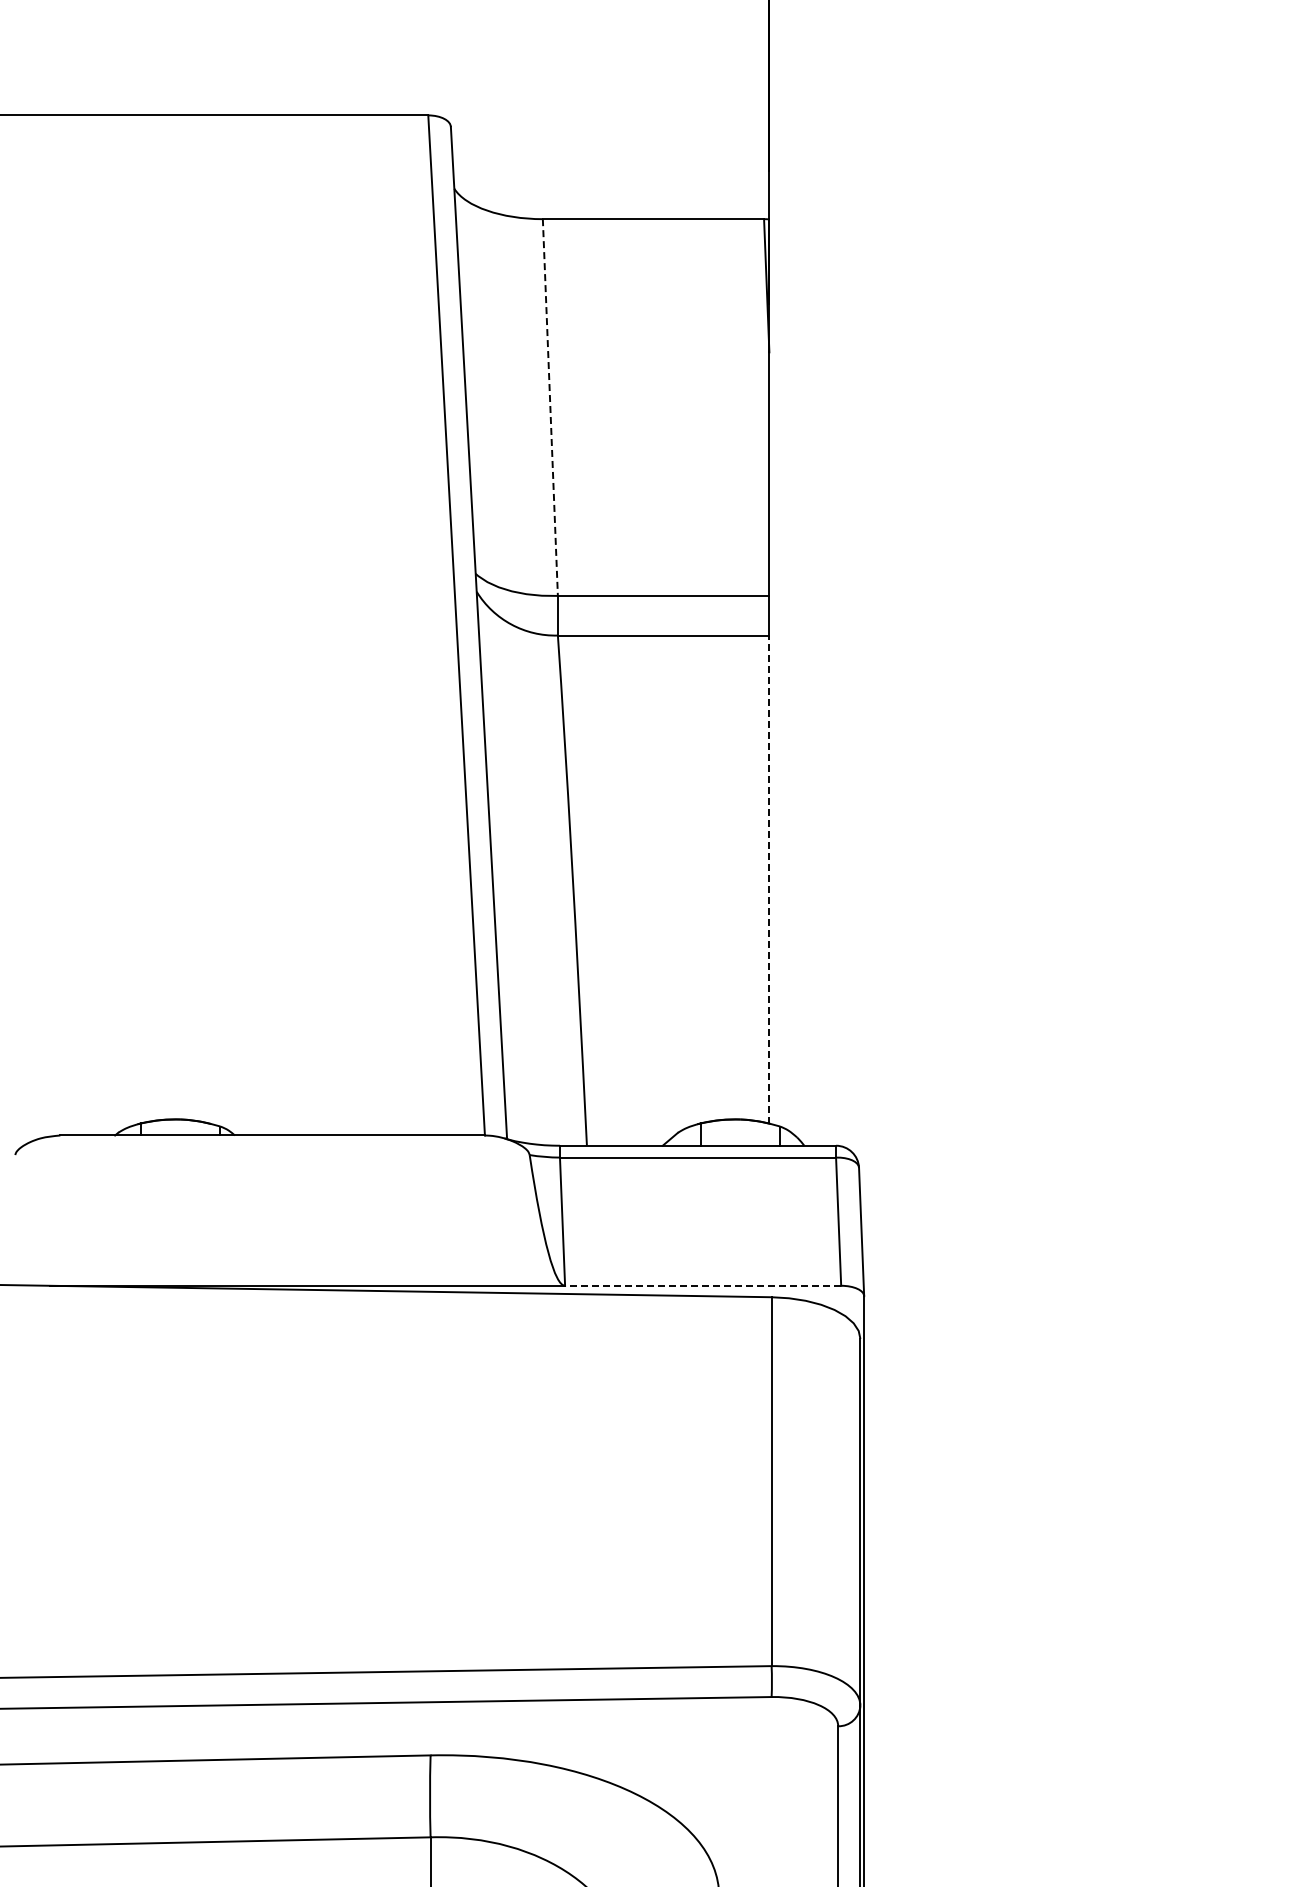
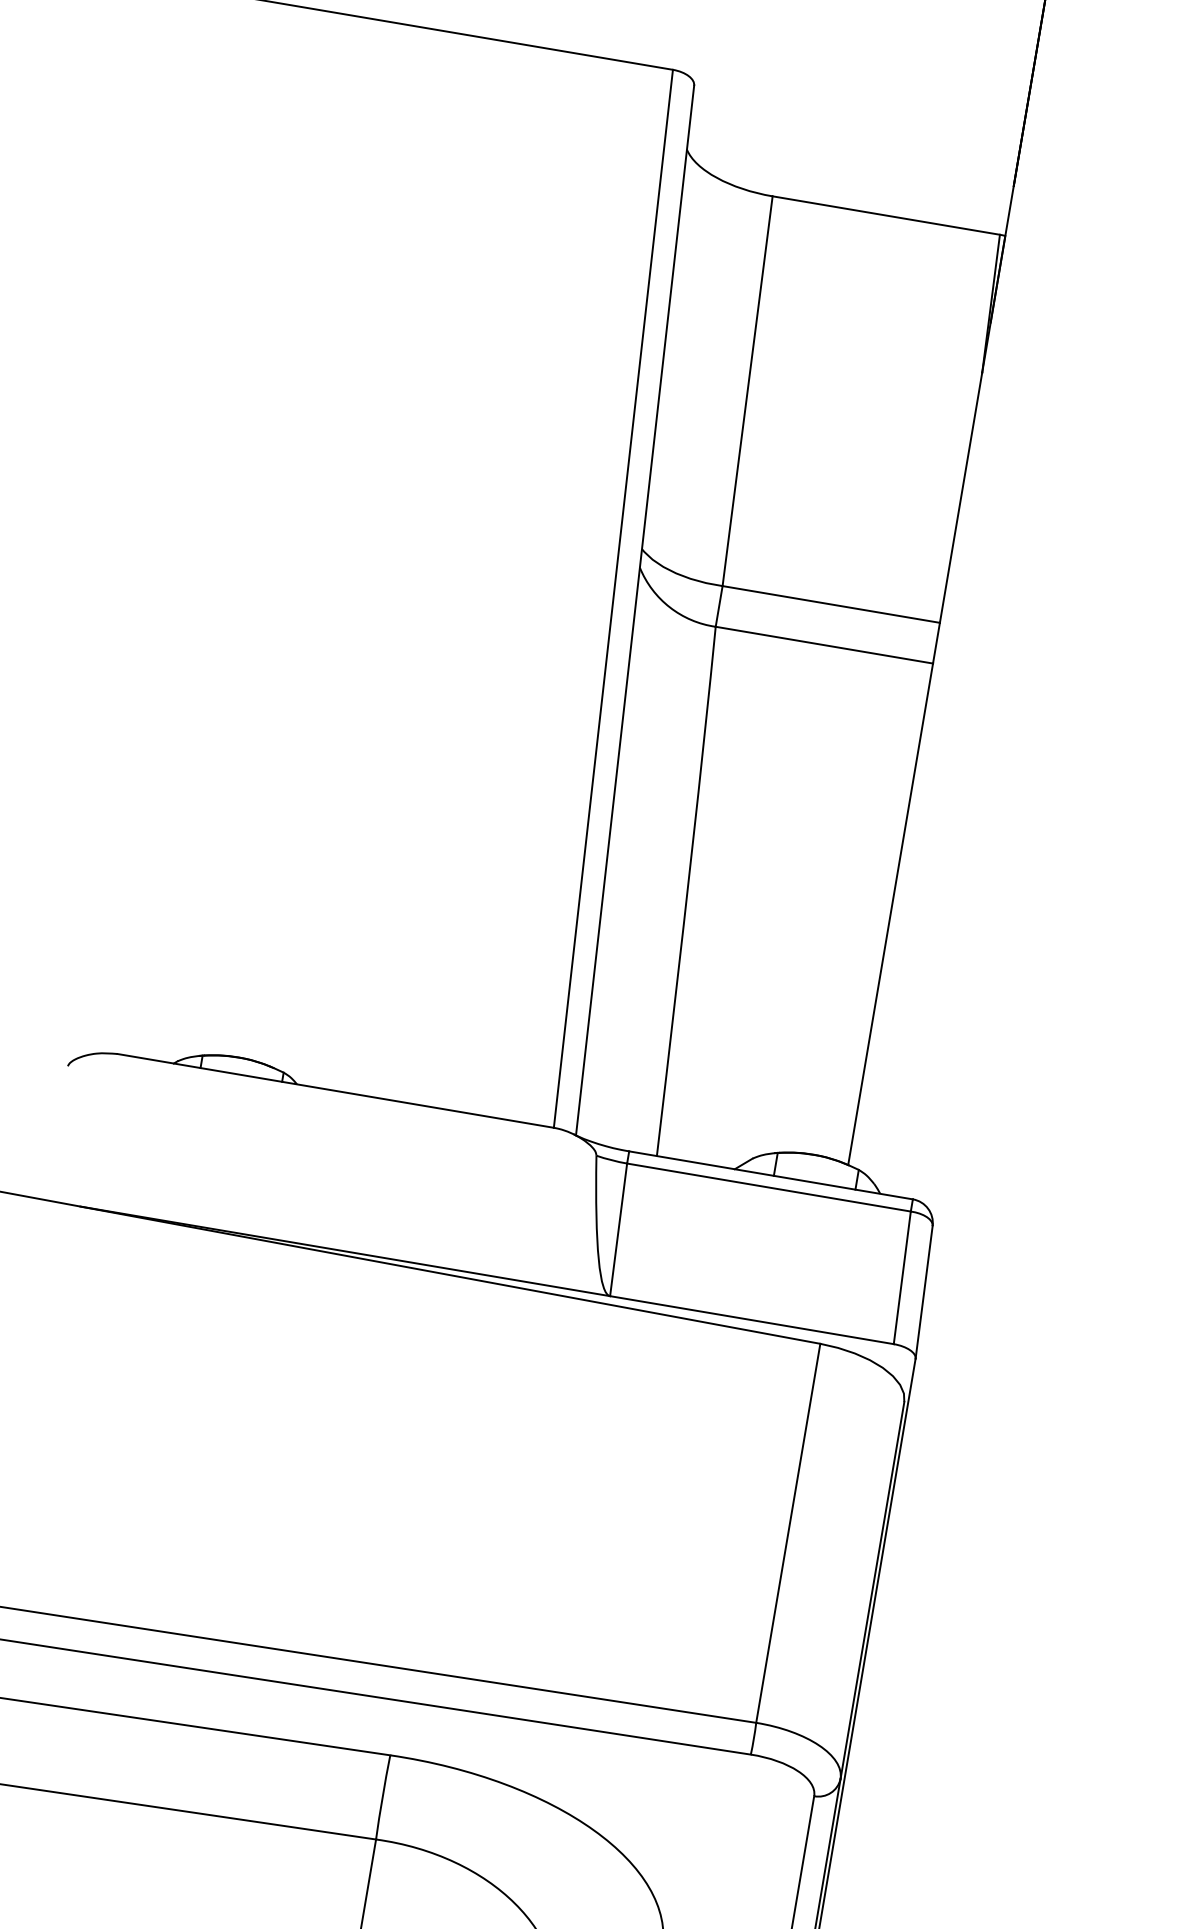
line: (550, 407) -> (747, 391), dashed -> solid
line: (769, 879) -> (890, 914), dashed -> solid
line: (702, 1285) -> (751, 1319), dashed -> solid

